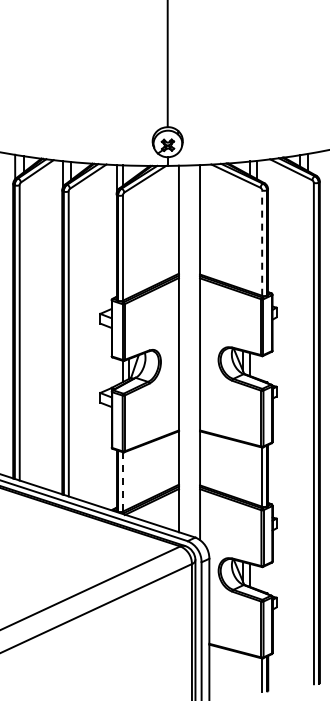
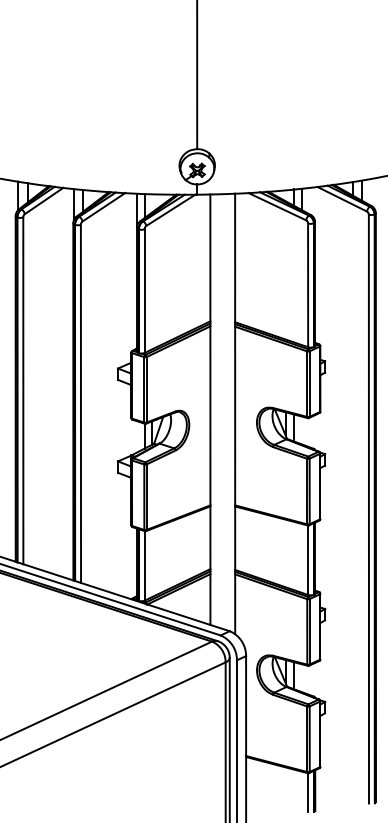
line: (262, 243) -> (308, 285), dashed -> solid
line: (123, 481) -> (145, 565), dashed -> solid

